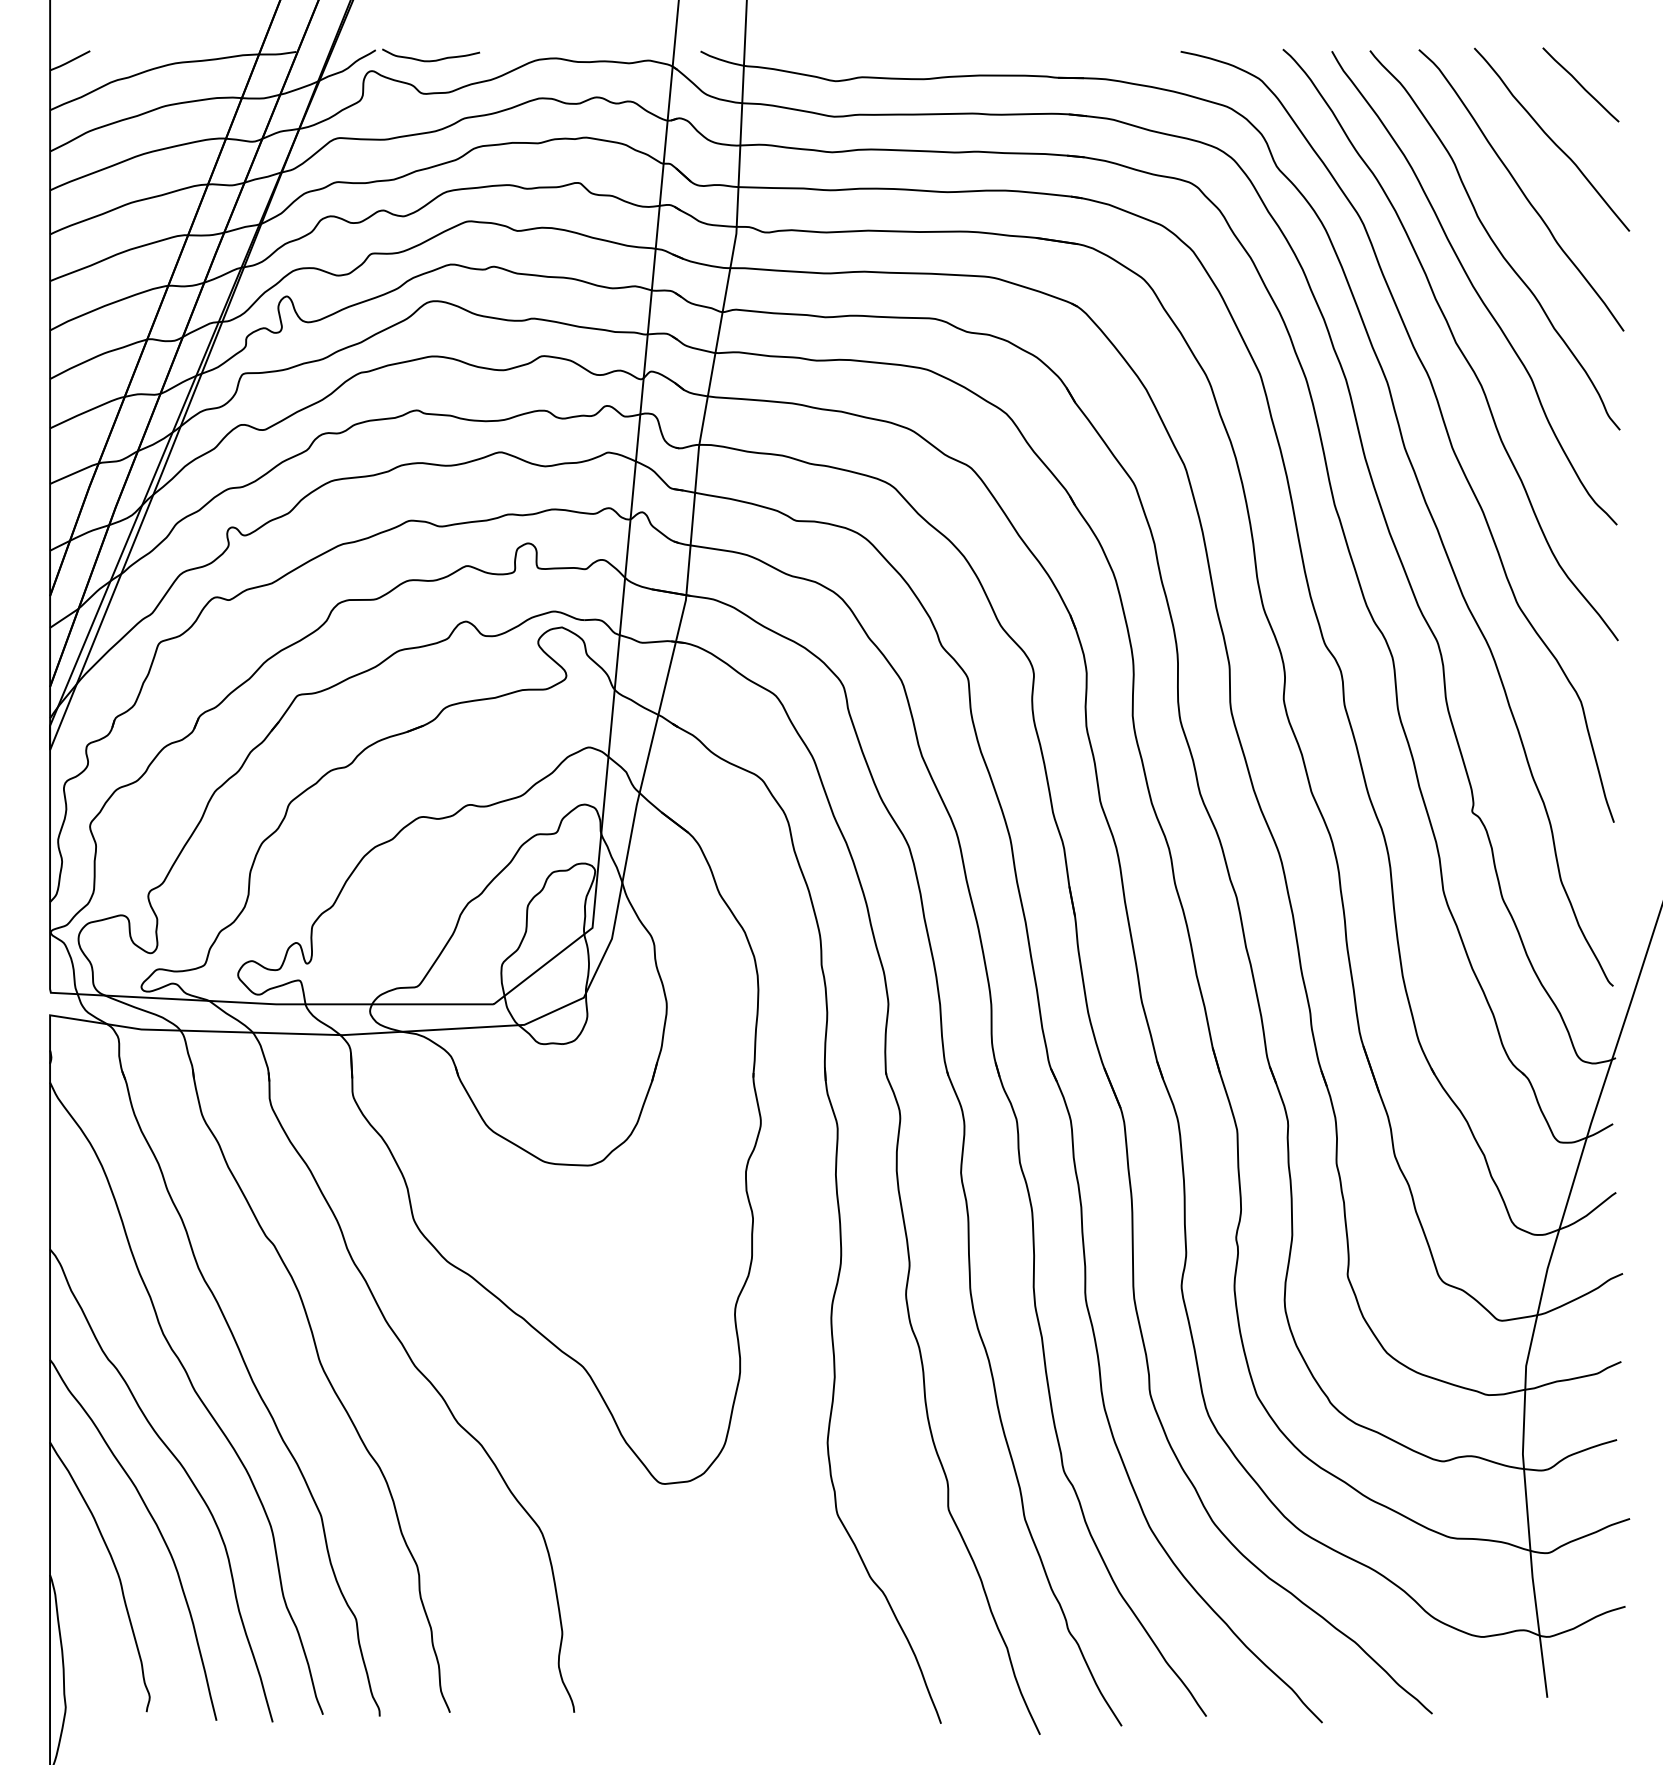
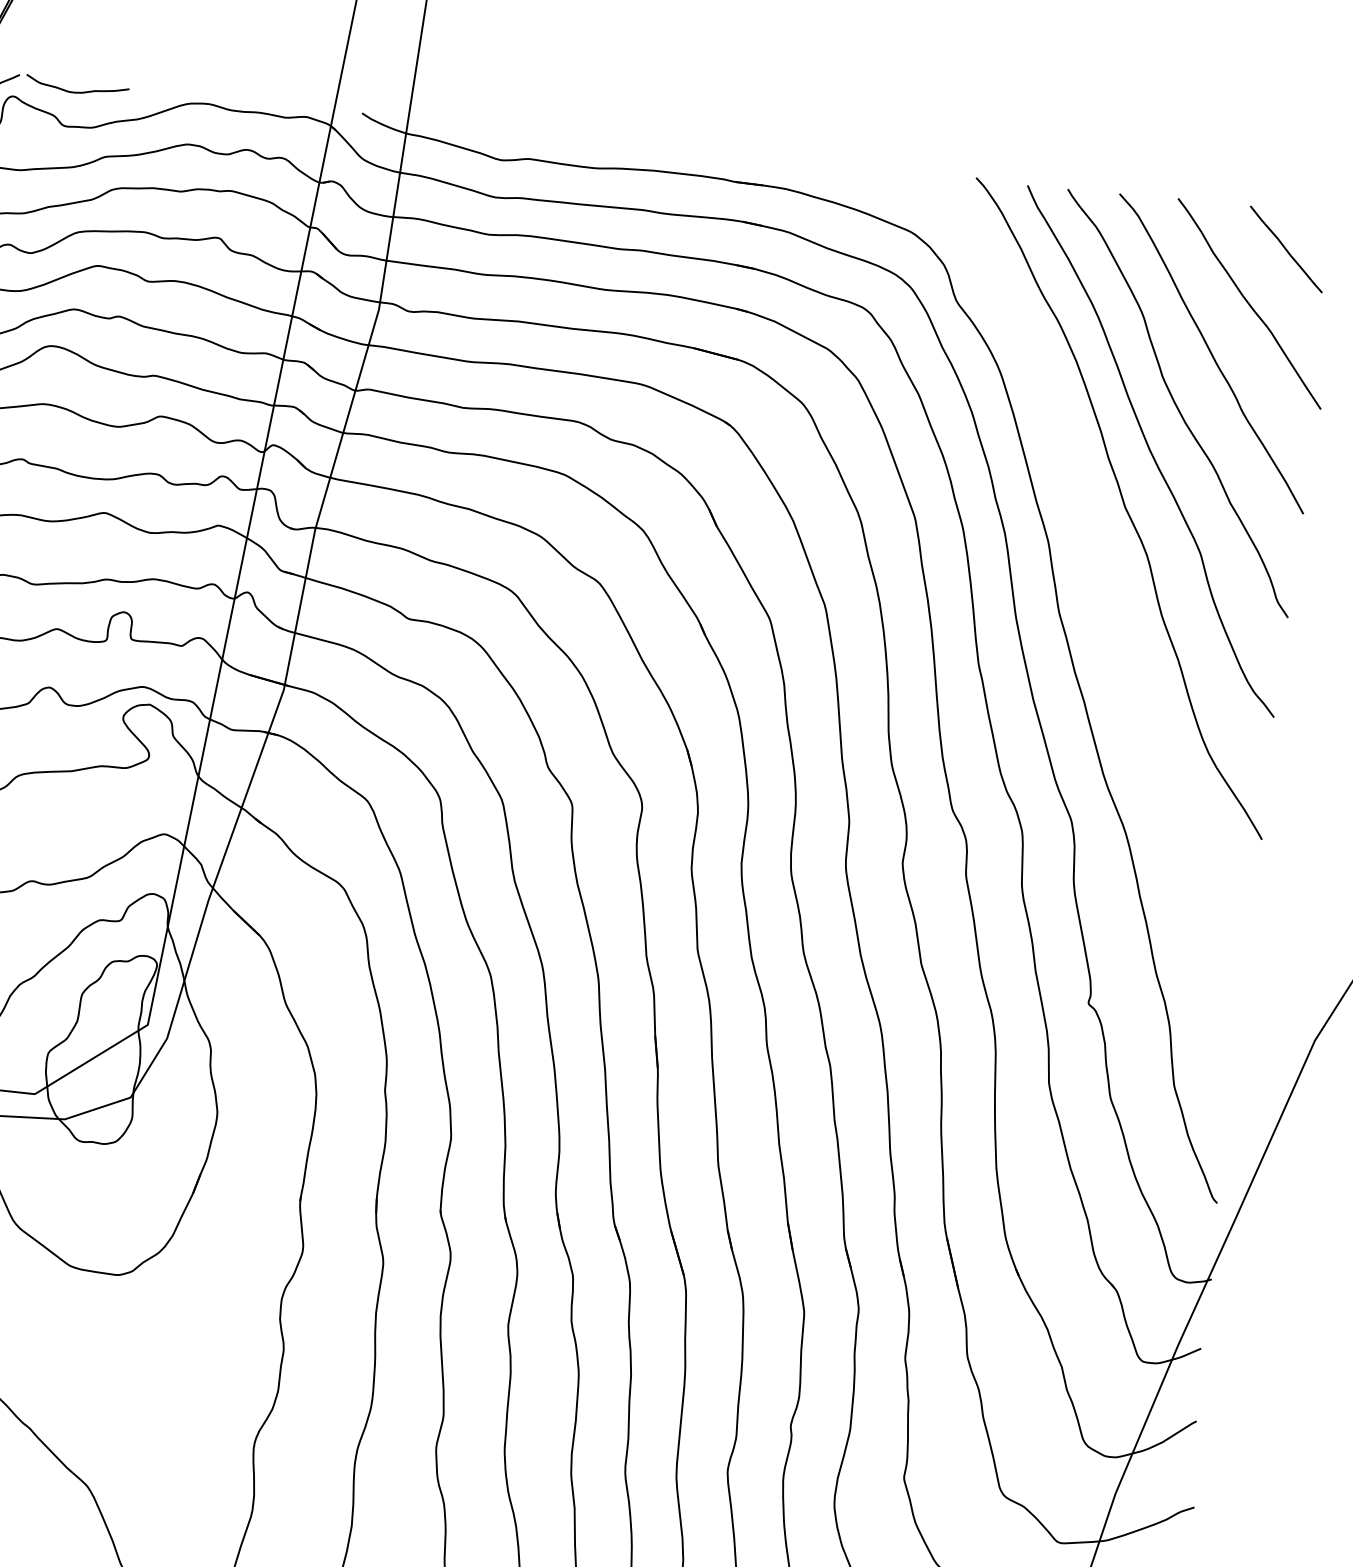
curve: (1442, 421) -> (1101, 588), removed

